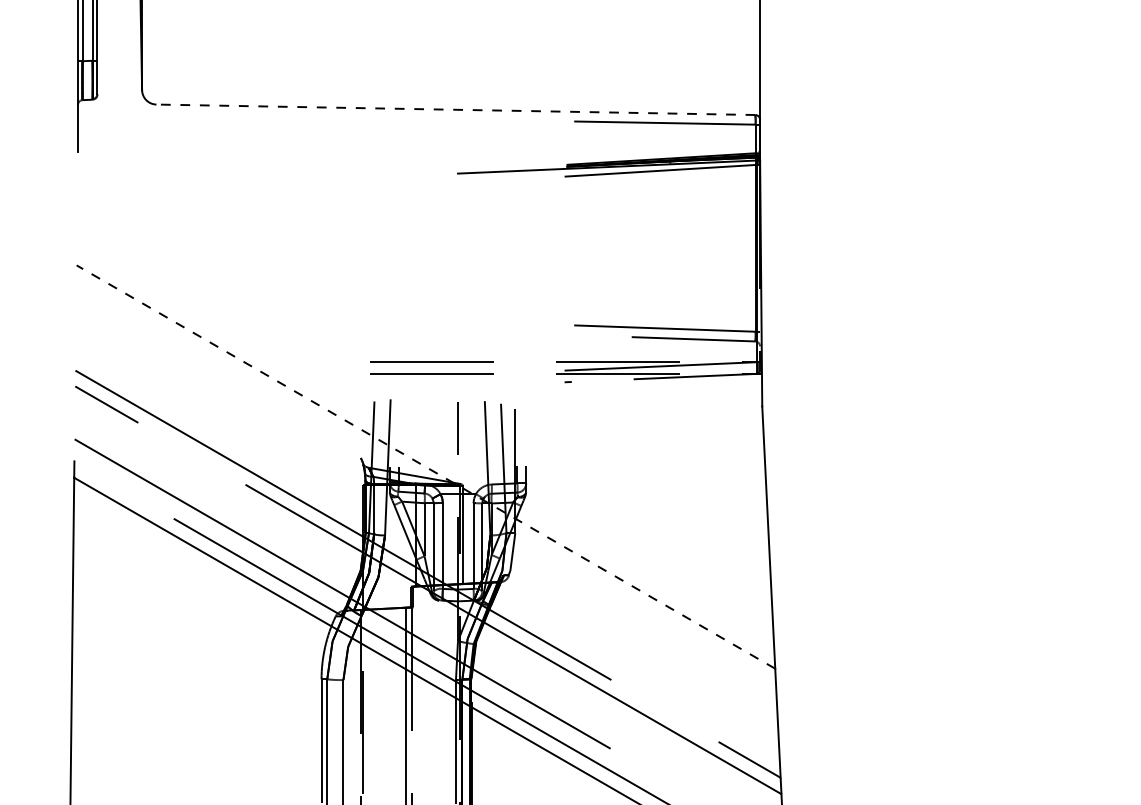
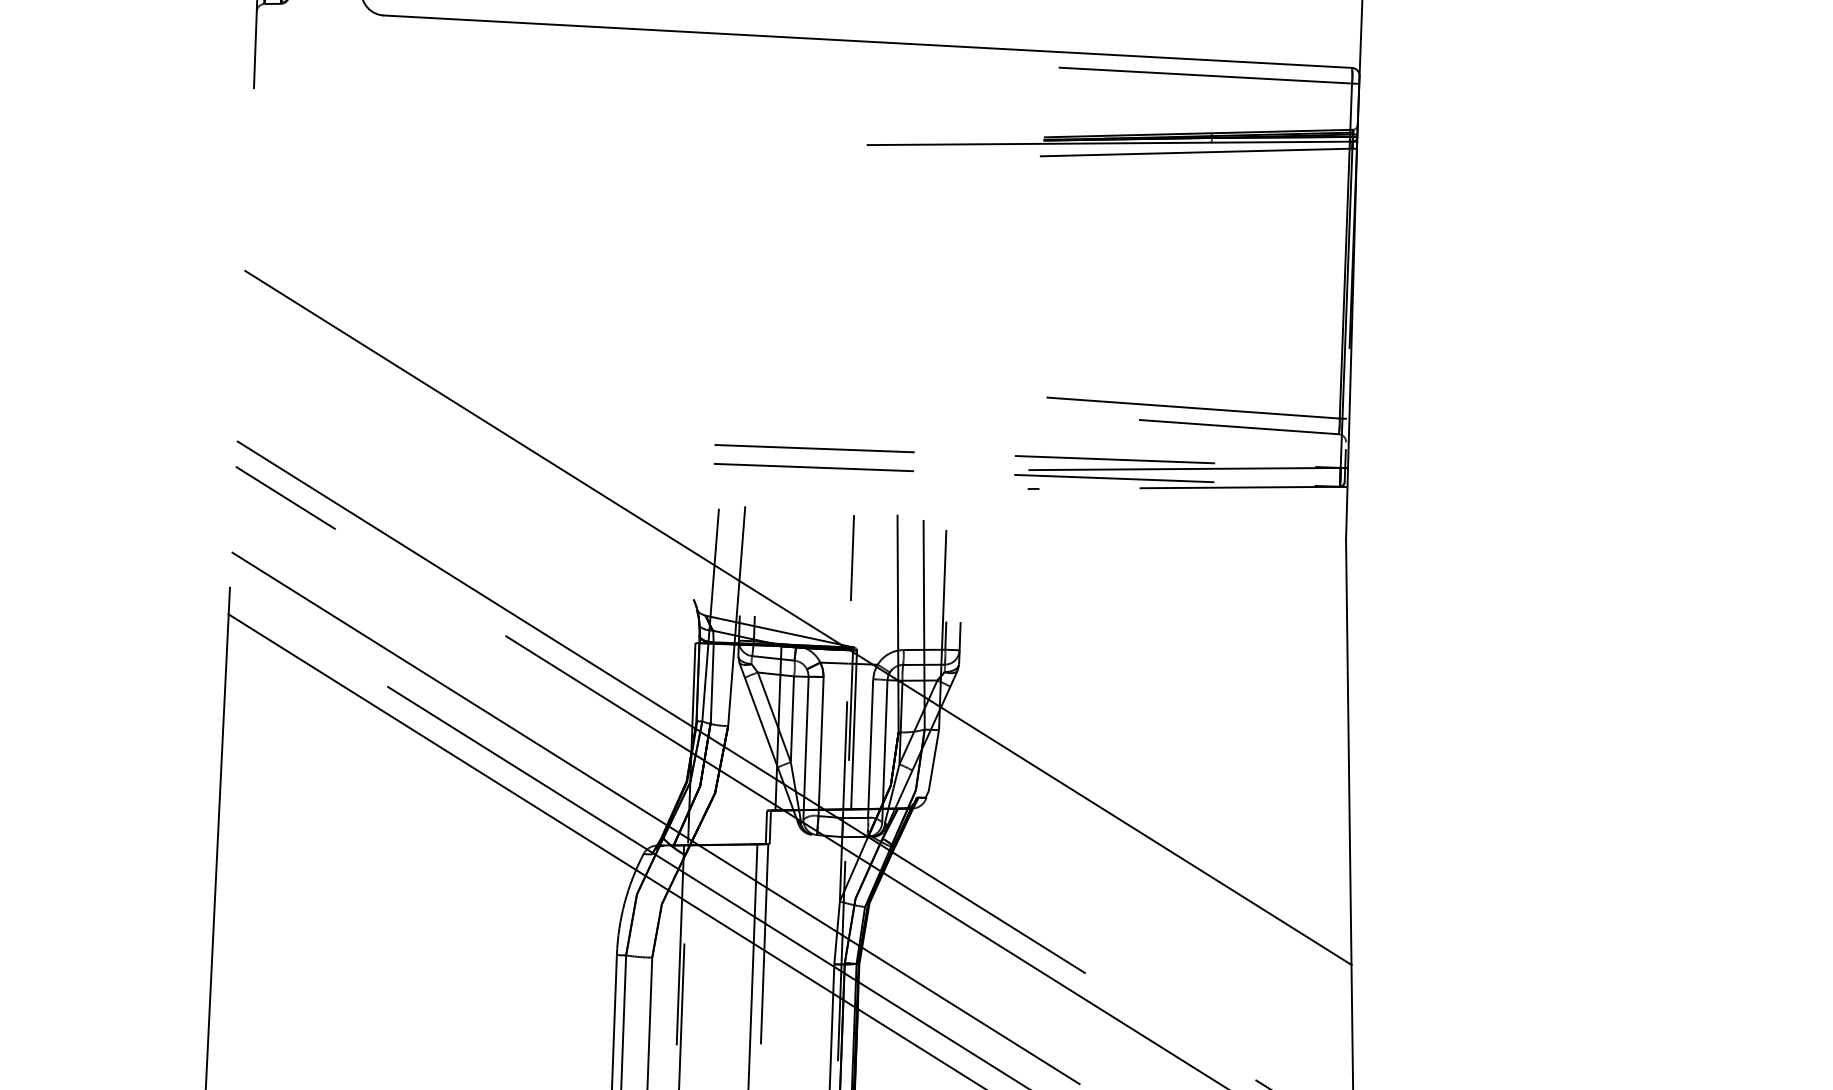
line: (455, 109) -> (867, 41), dashed -> solid
line: (425, 466) -> (797, 616), dashed -> solid

